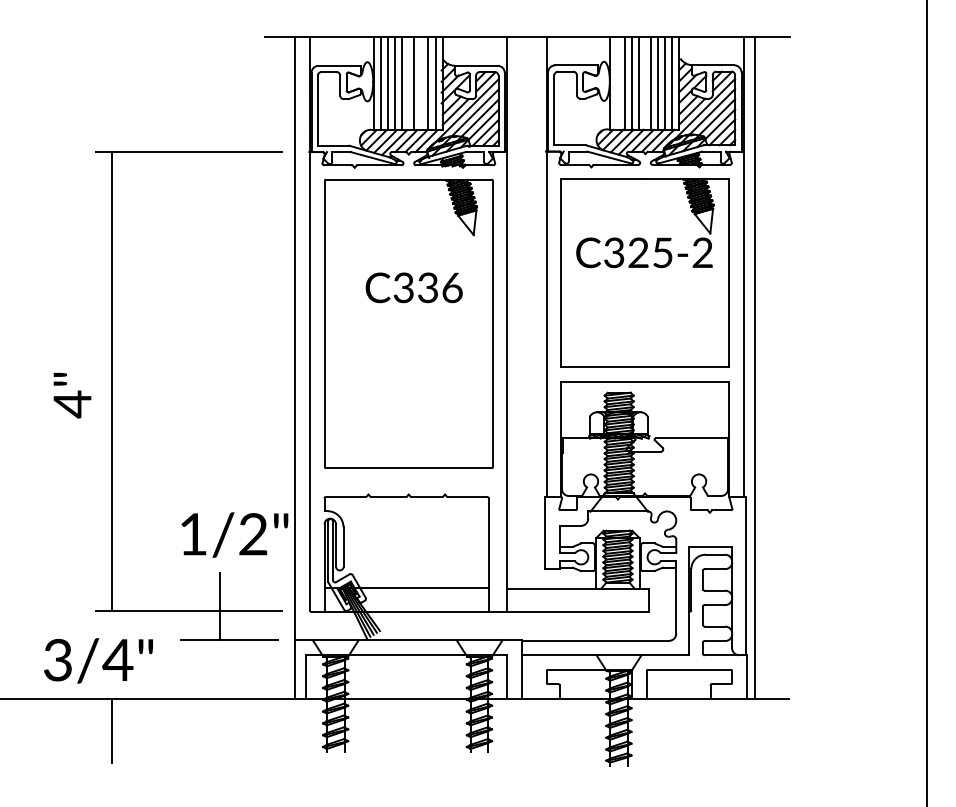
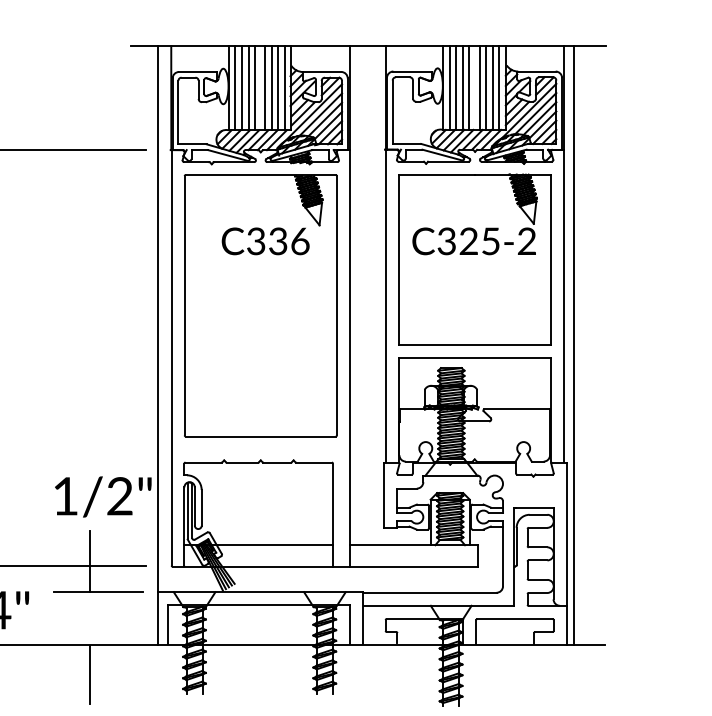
line: (421, 83) -> (272, 88), added
line: (617, 83) -> (449, 88), added
text: (413, 287) -> (265, 241), moved
line: (220, 731) -> (90, 674), added

